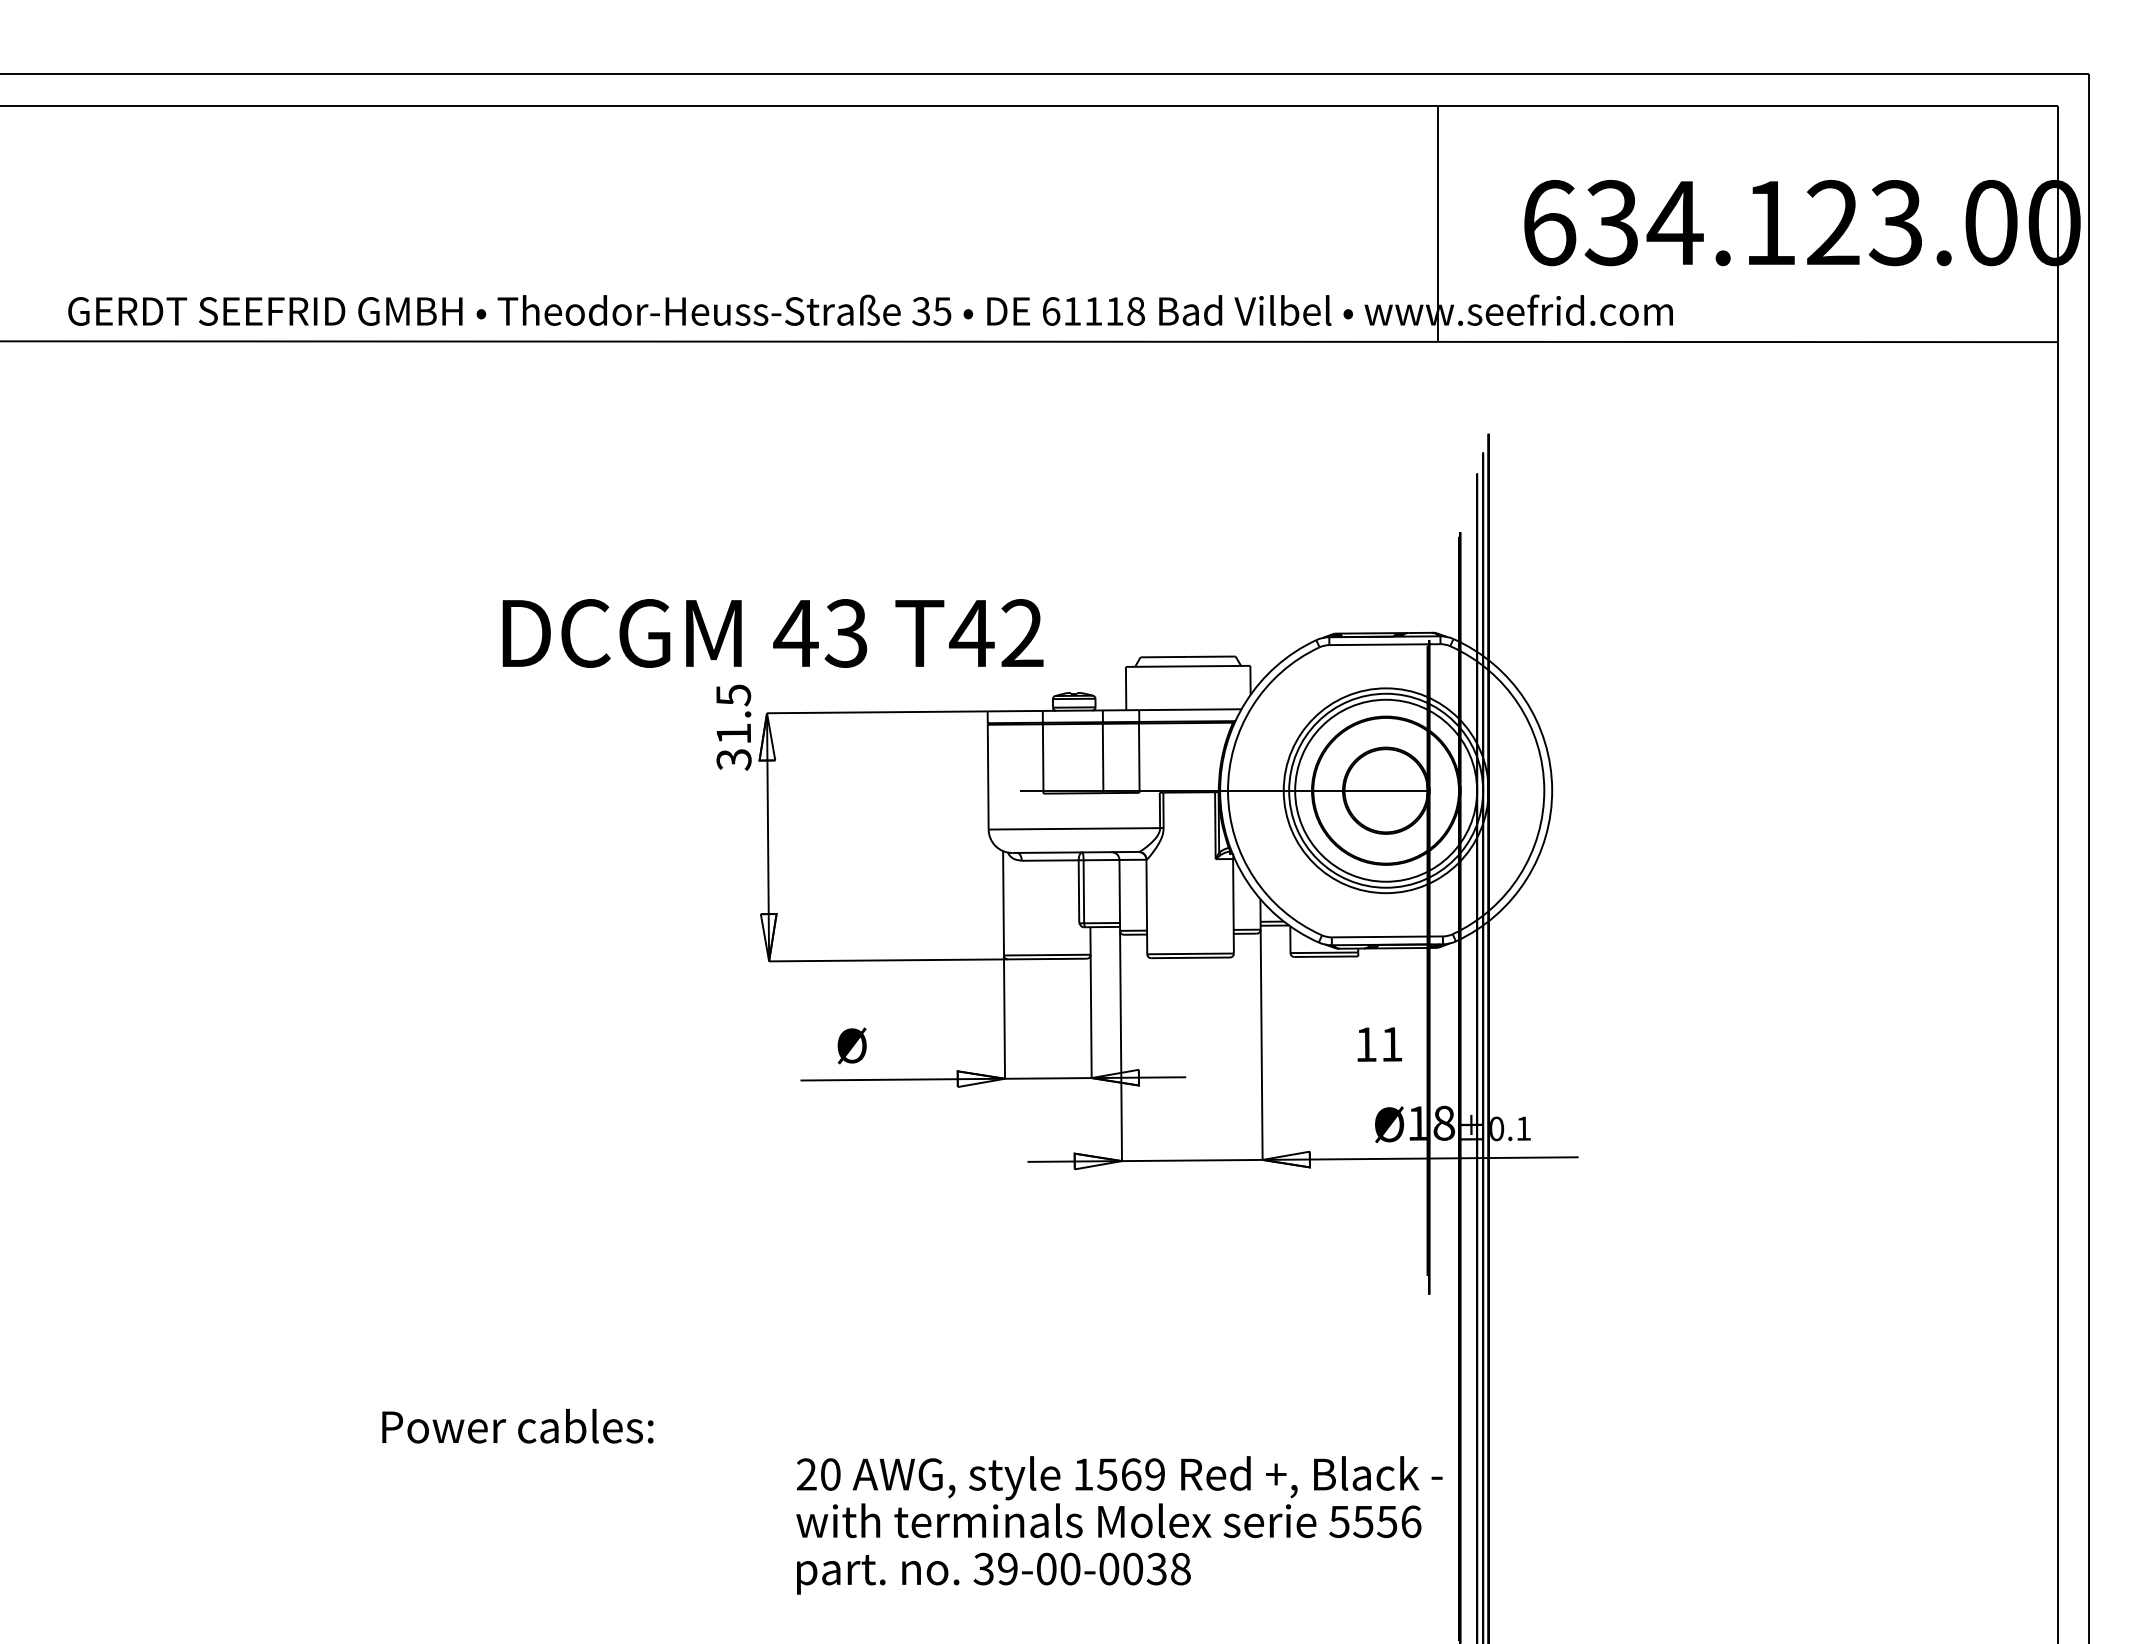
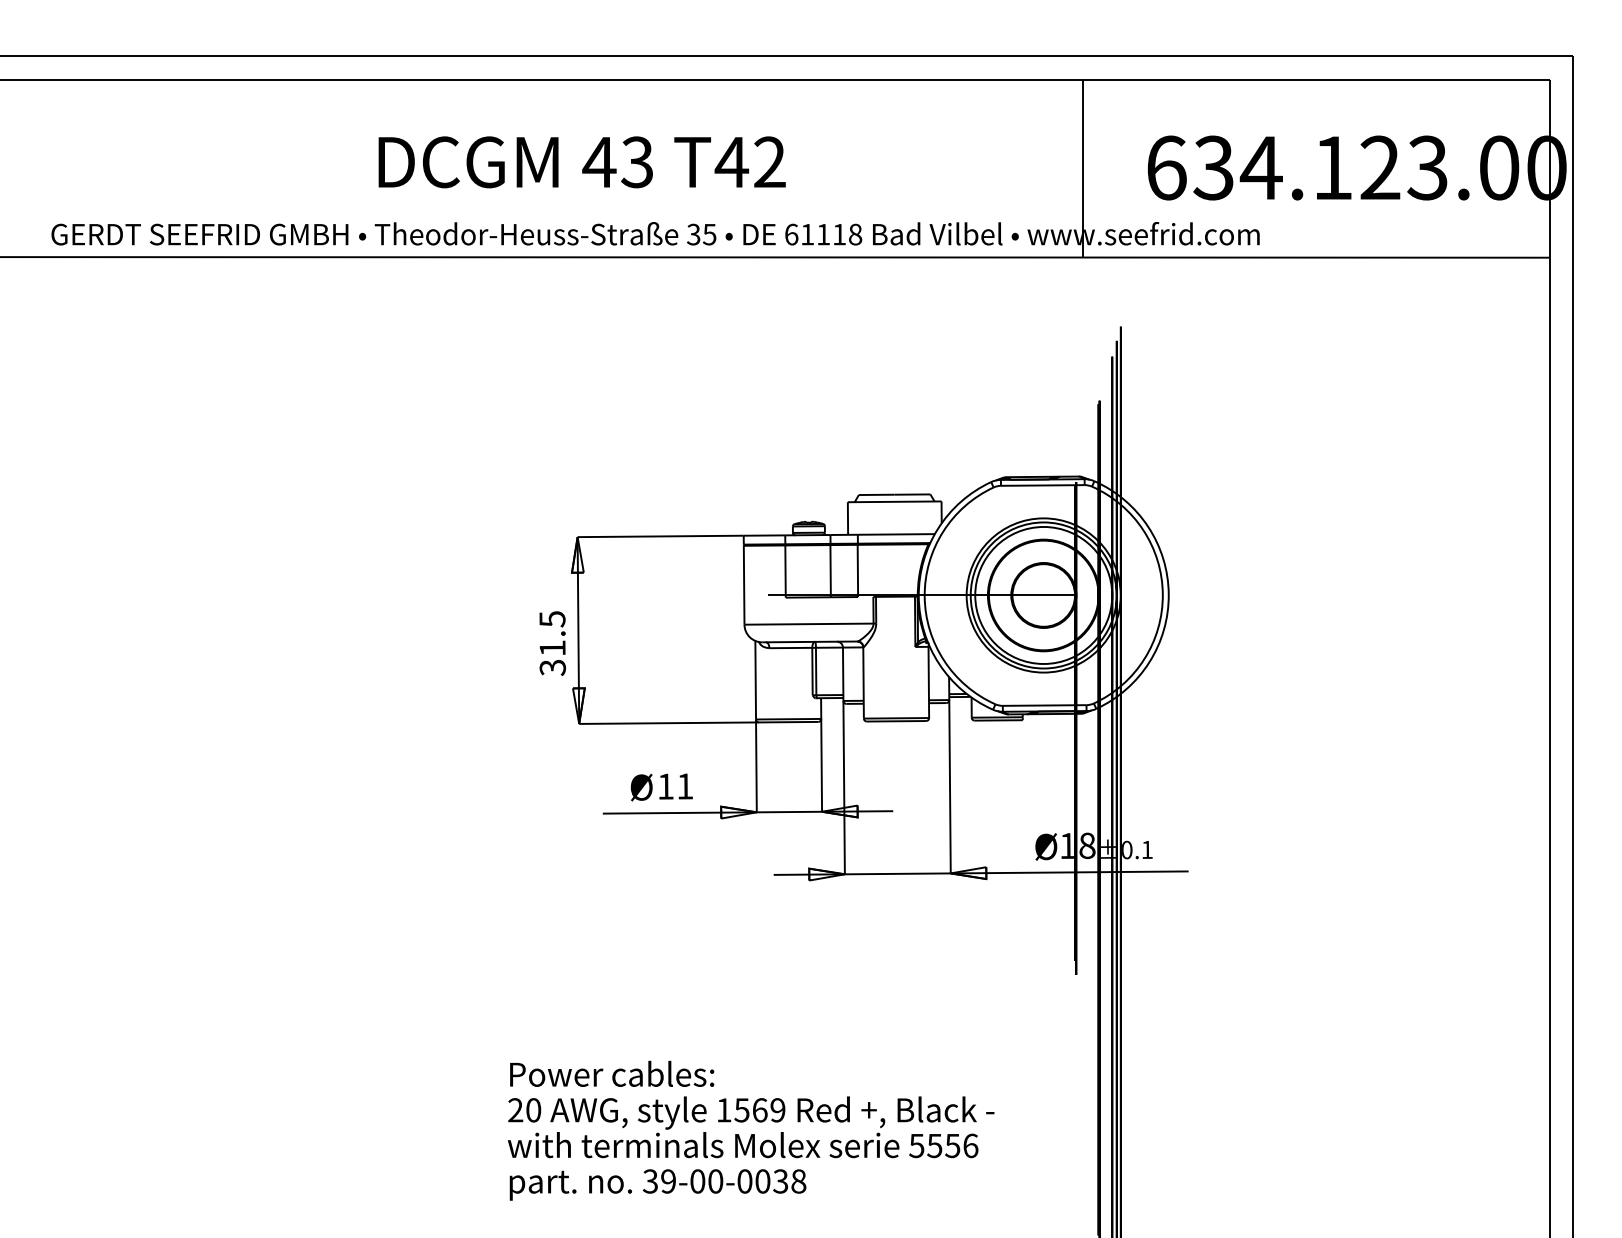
text: (772, 633) -> (581, 162), moved
text: (733, 727) -> (552, 643), moved
text: (1379, 1044) -> (675, 786), moved
text: (517, 1425) -> (611, 1073), moved
text: (1119, 1497) -> (751, 1127), moved
text: (993, 1573) -> (657, 1184), moved

